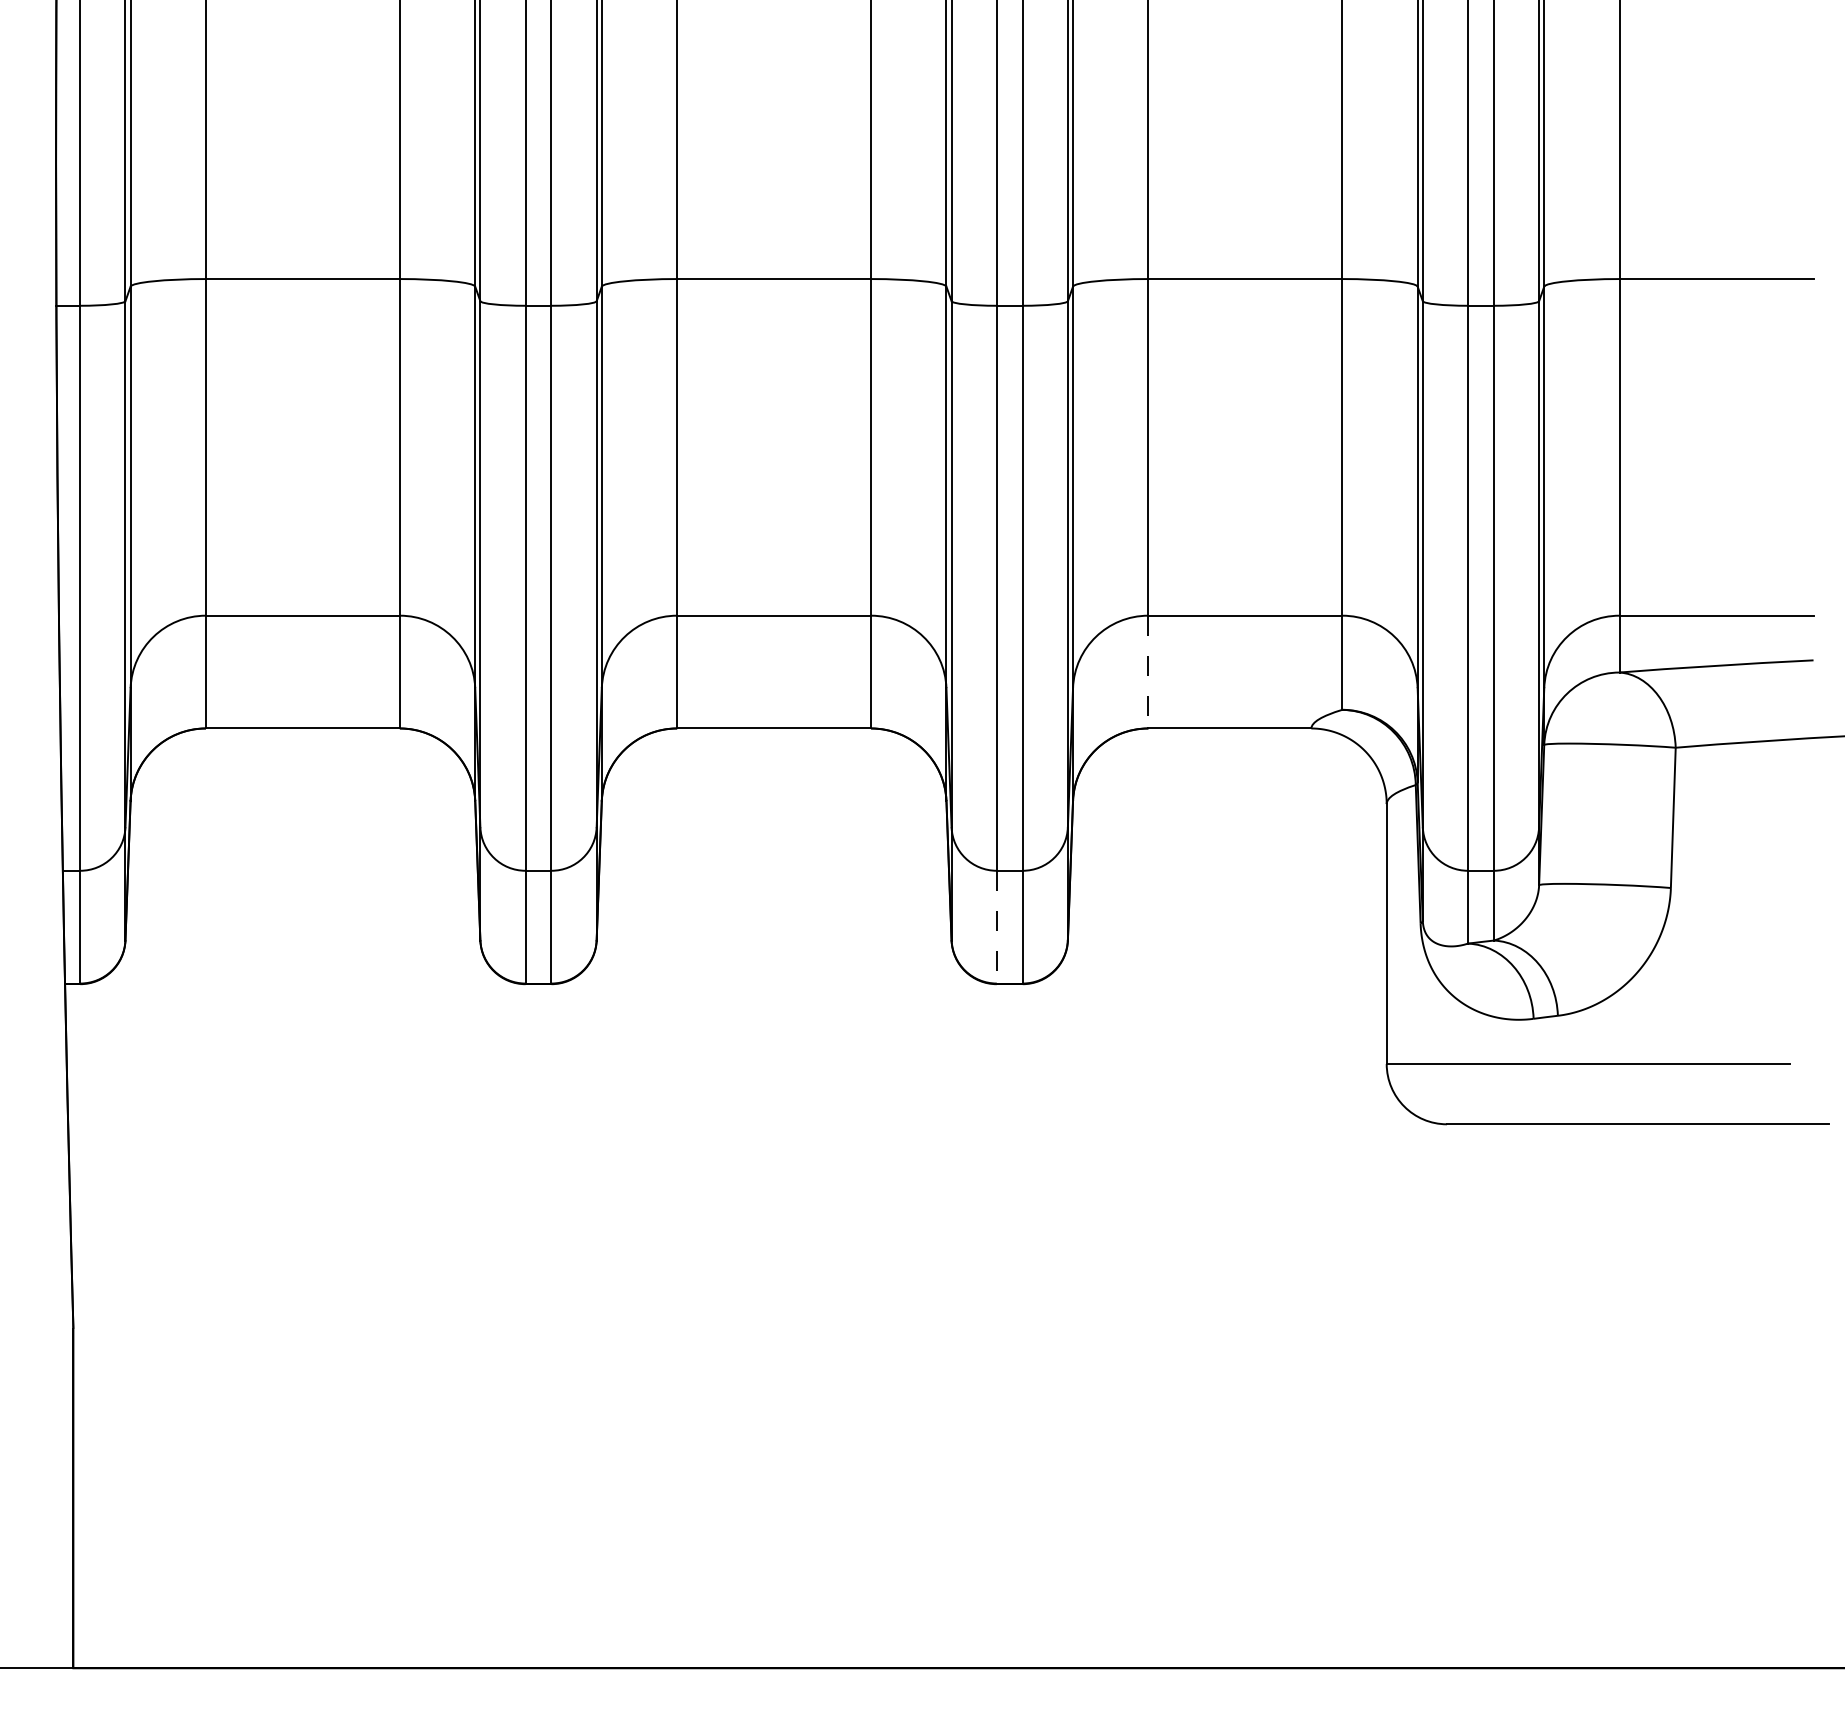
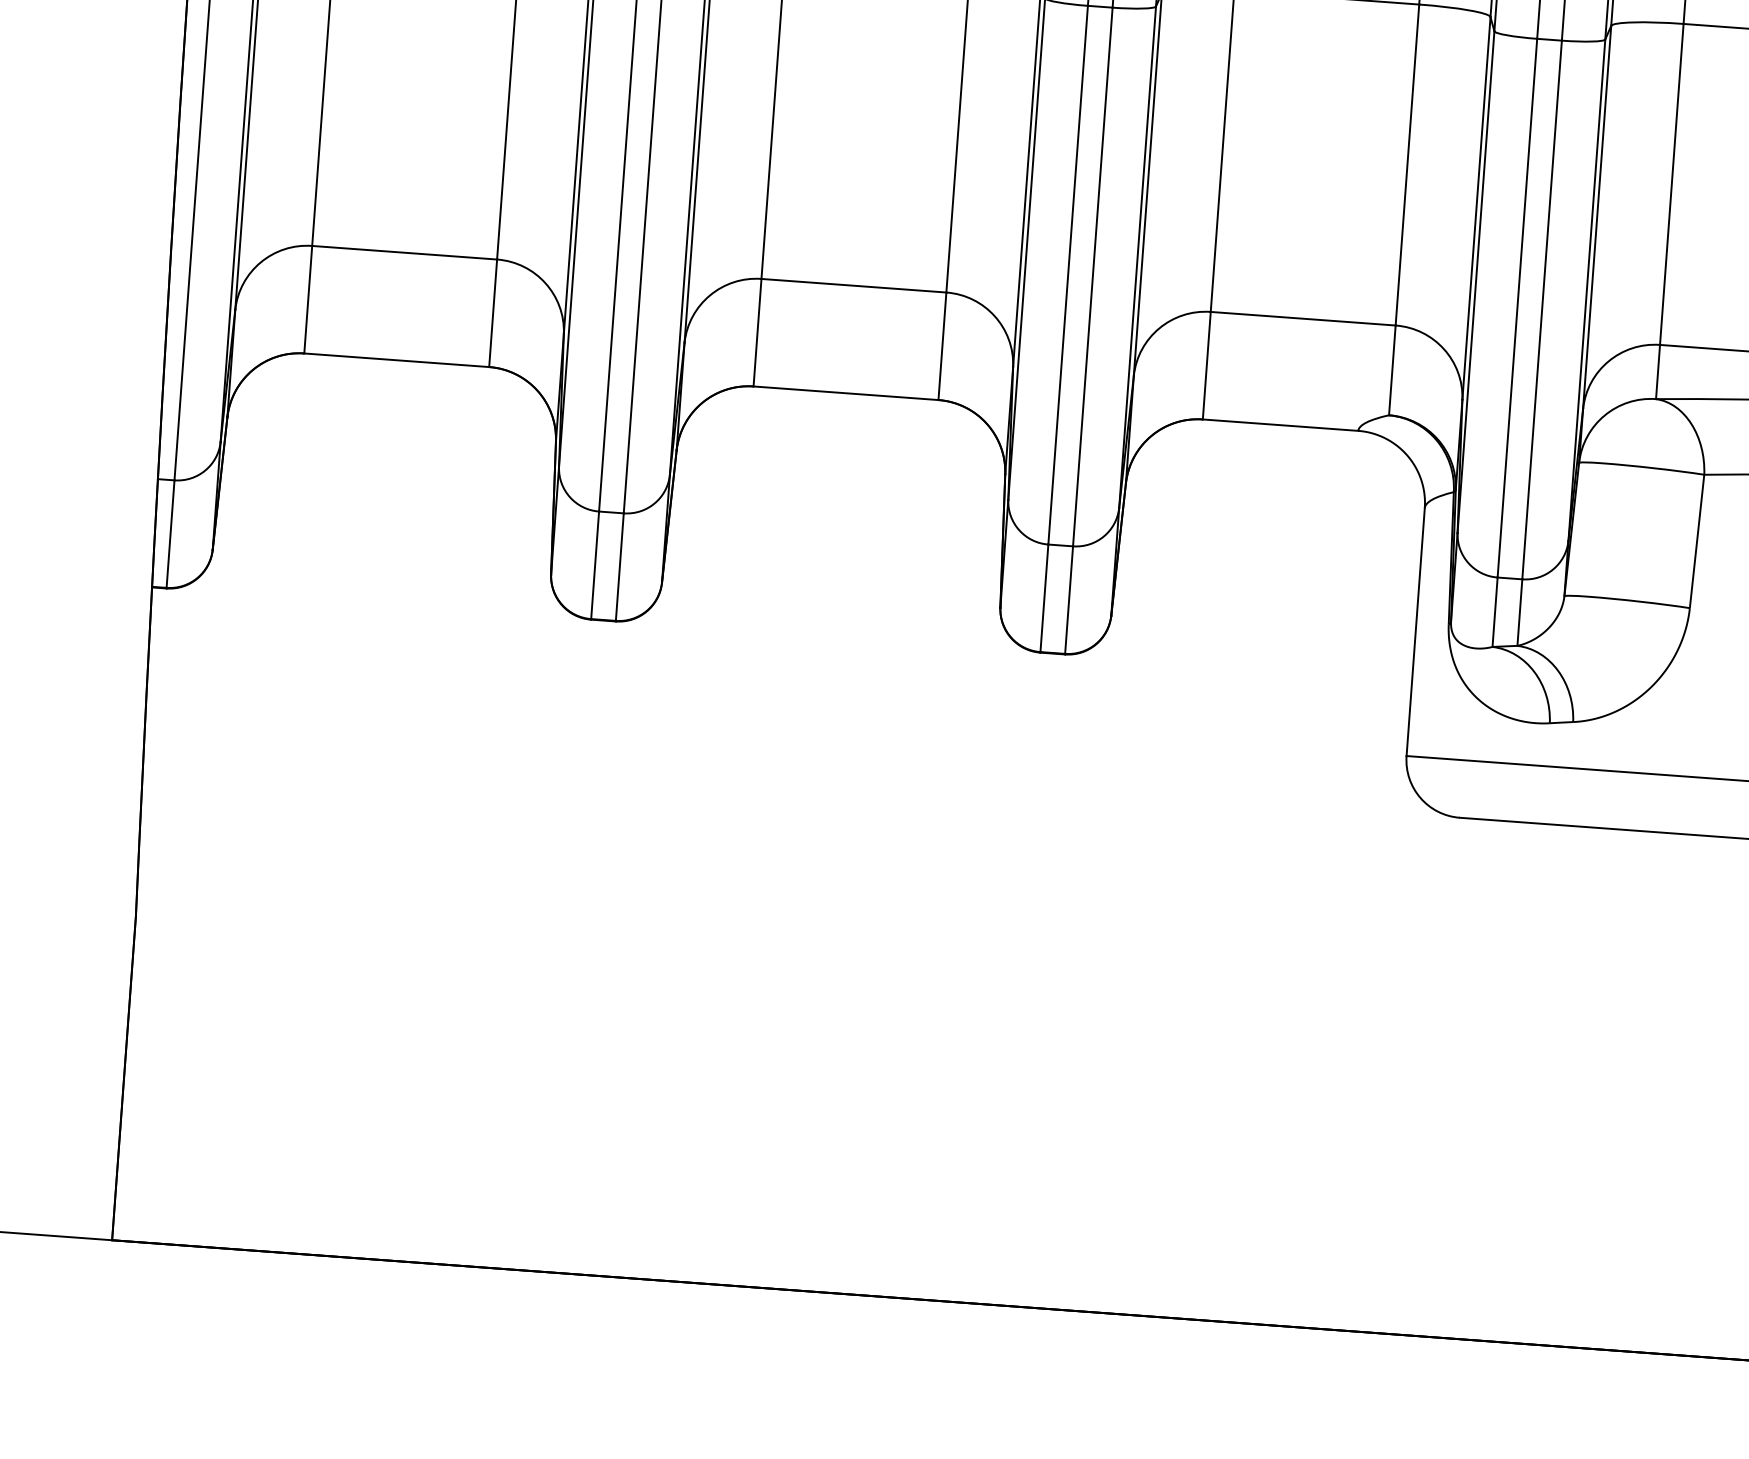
line: (1148, 672) -> (1206, 366), dashed -> solid
line: (996, 927) -> (1044, 598), dashed -> solid

